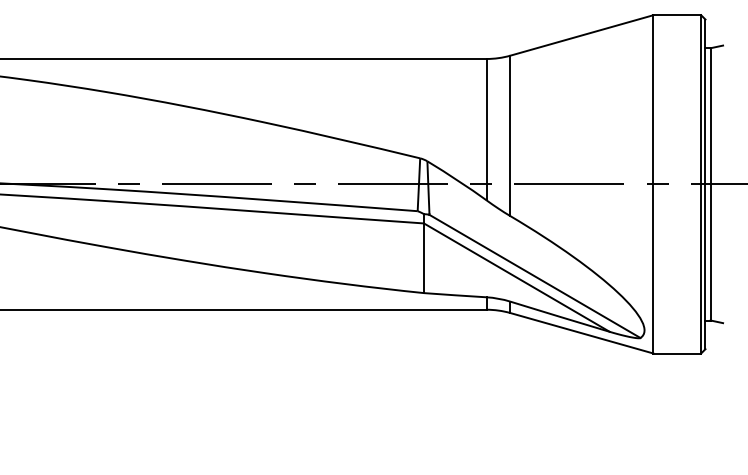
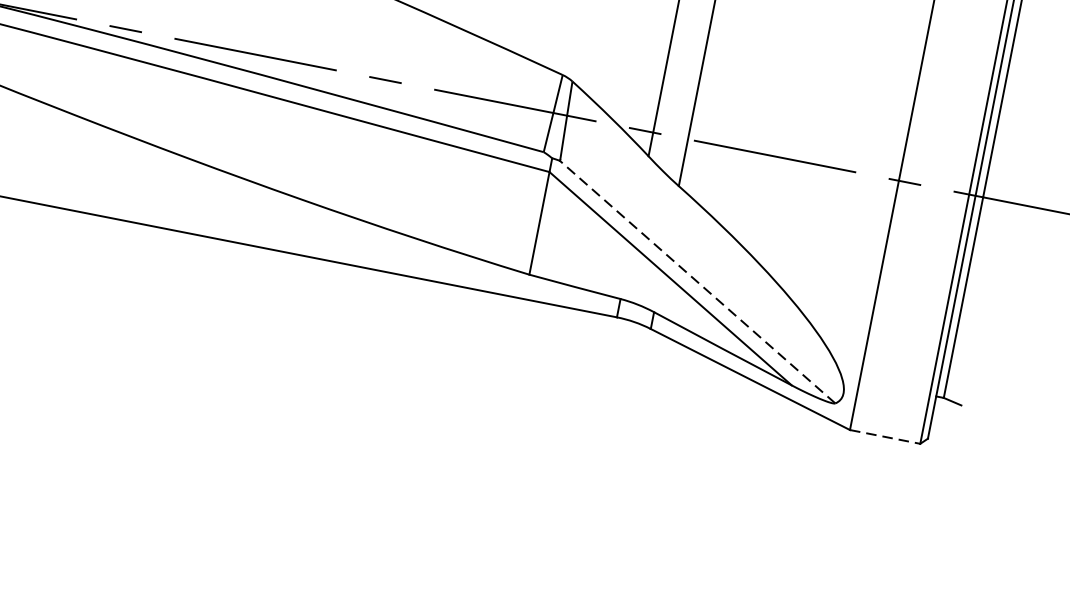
line: (534, 276) -> (697, 282), solid -> dashed
line: (677, 353) -> (885, 436), solid -> dashed

